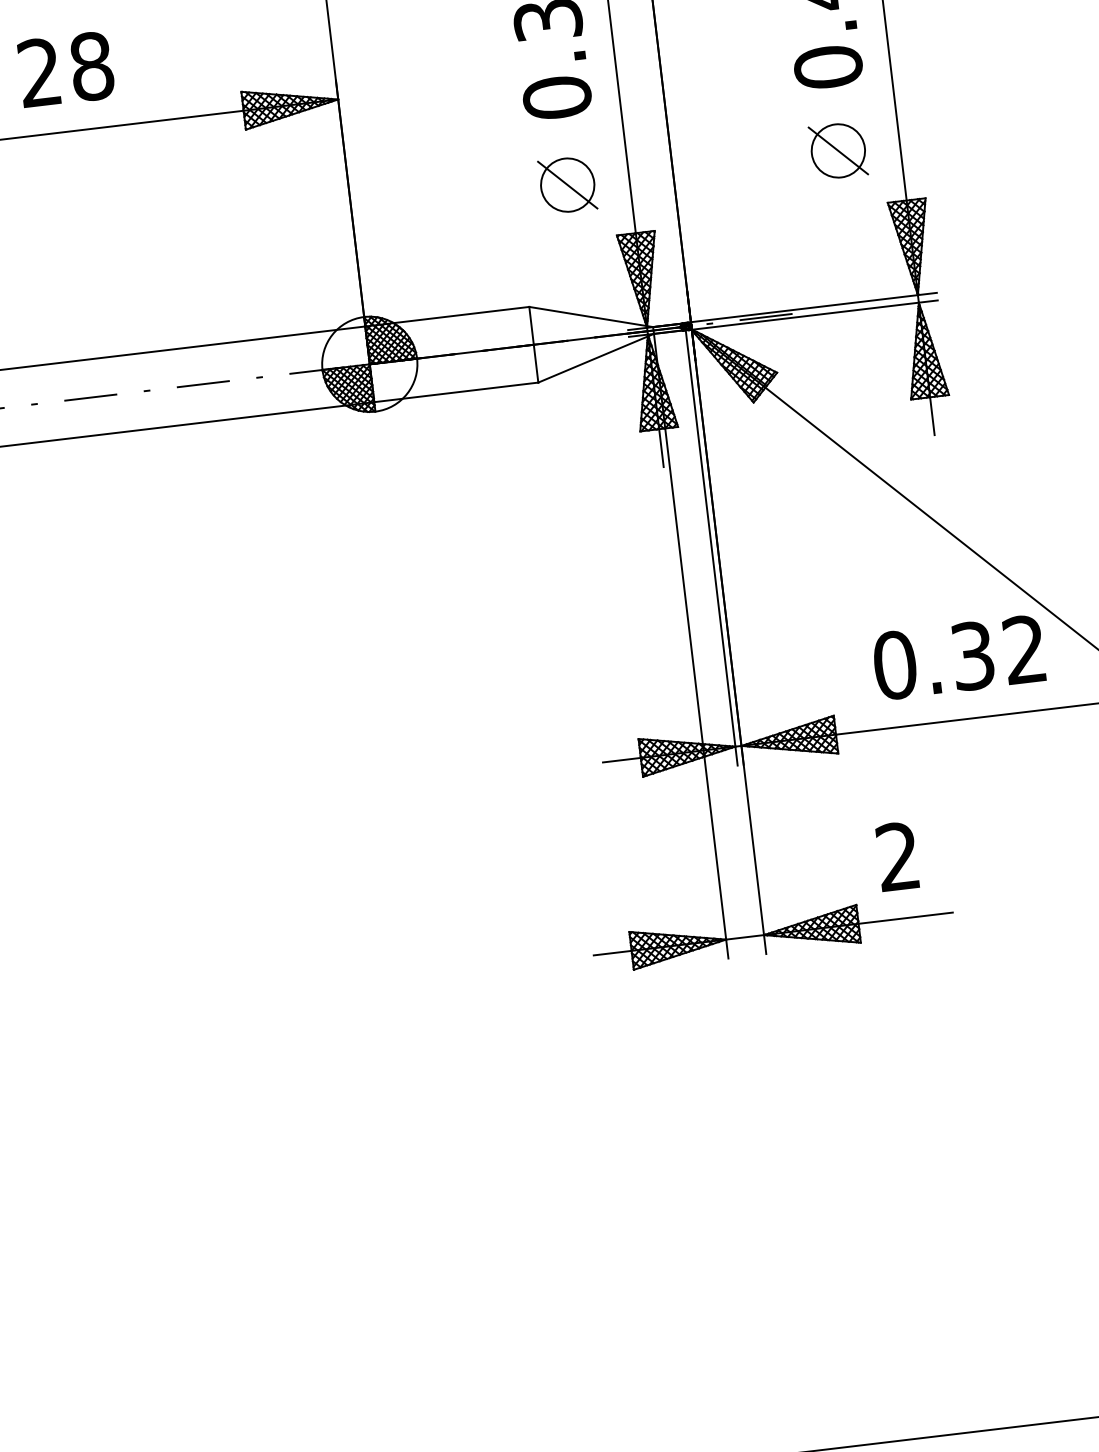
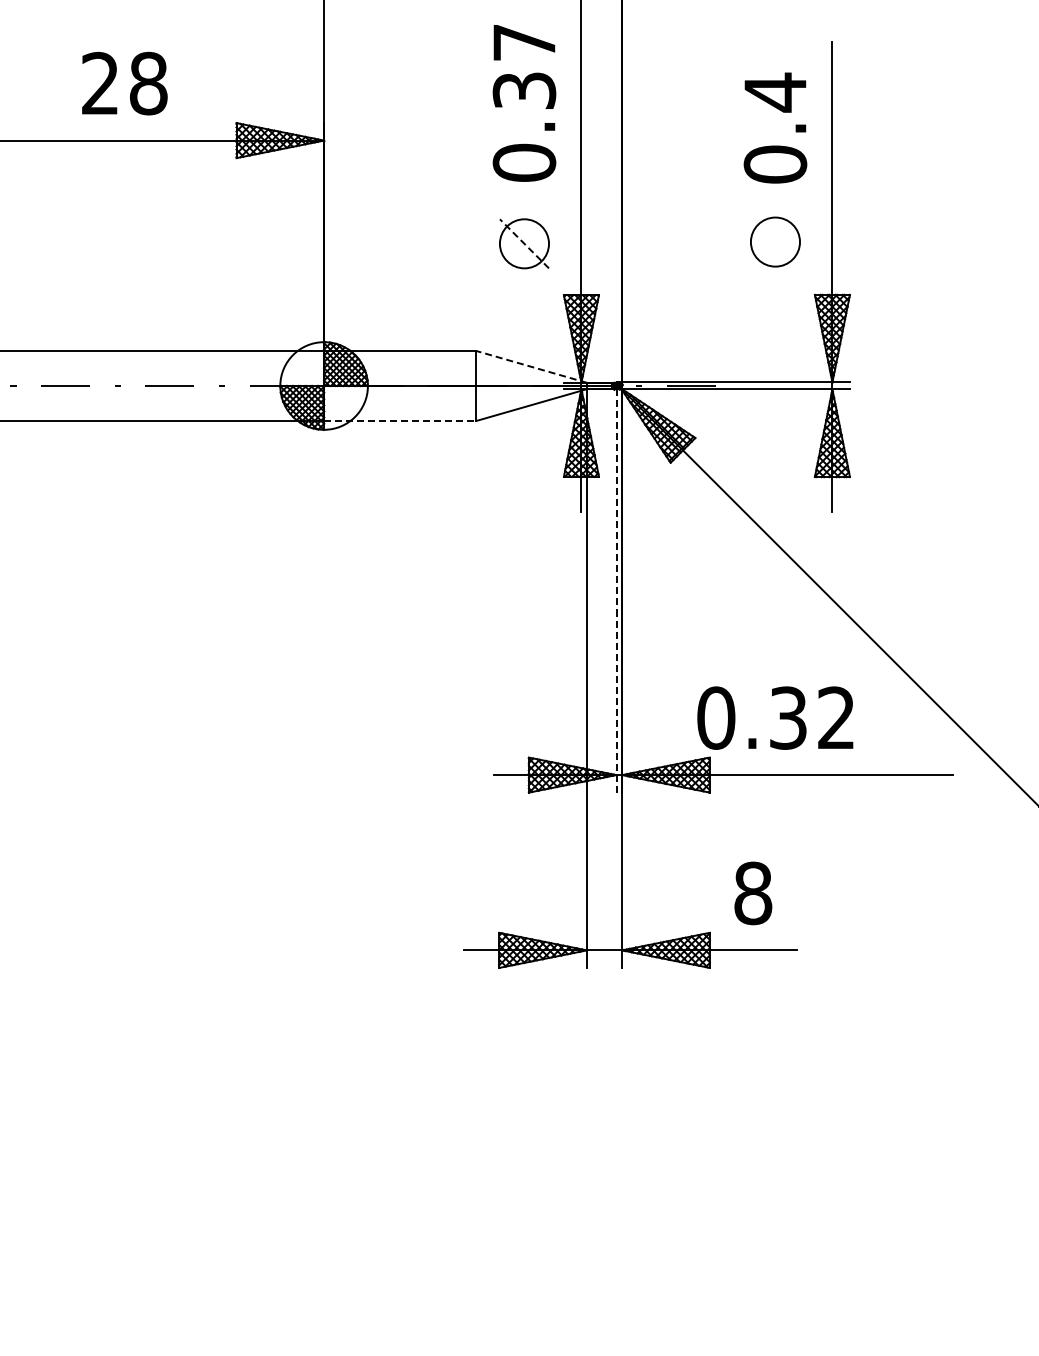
text: (65, 69) -> (124, 83), moved
line: (838, 150) -> (775, 241), removed
line: (567, 184) -> (524, 243), solid -> dashed
line: (591, 316) -> (531, 366), solid -> dashed
line: (456, 392) -> (400, 421), solid -> dashed
line: (711, 548) -> (616, 591), solid -> dashed
text: (958, 656) -> (775, 717), moved
text: (898, 856) -> (753, 893), 2 -> 8

